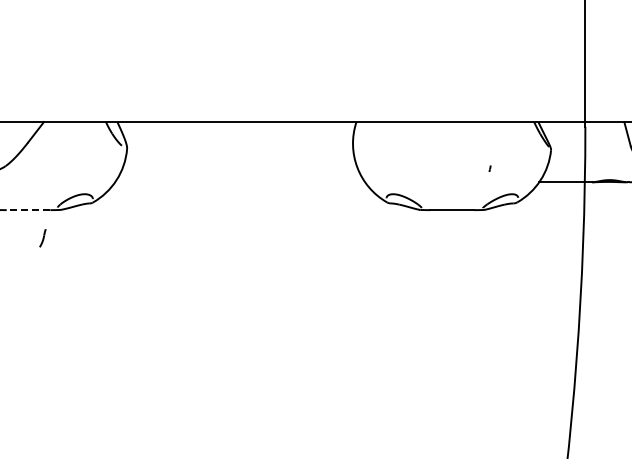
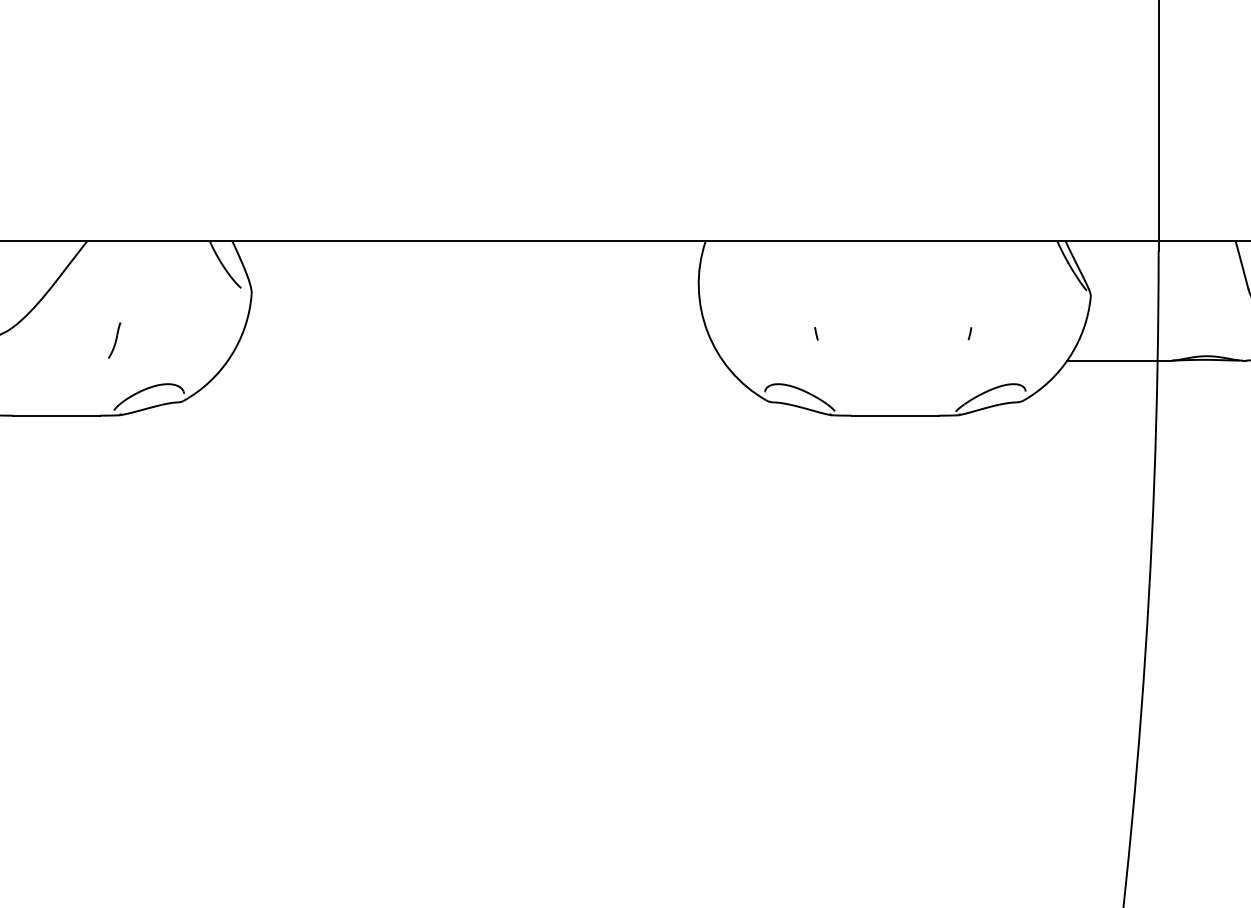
part: (412, 168) -> (816, 333), added
line: (28, 210) -> (56, 416), dashed -> solid
line: (42, 238) -> (113, 341), moved

